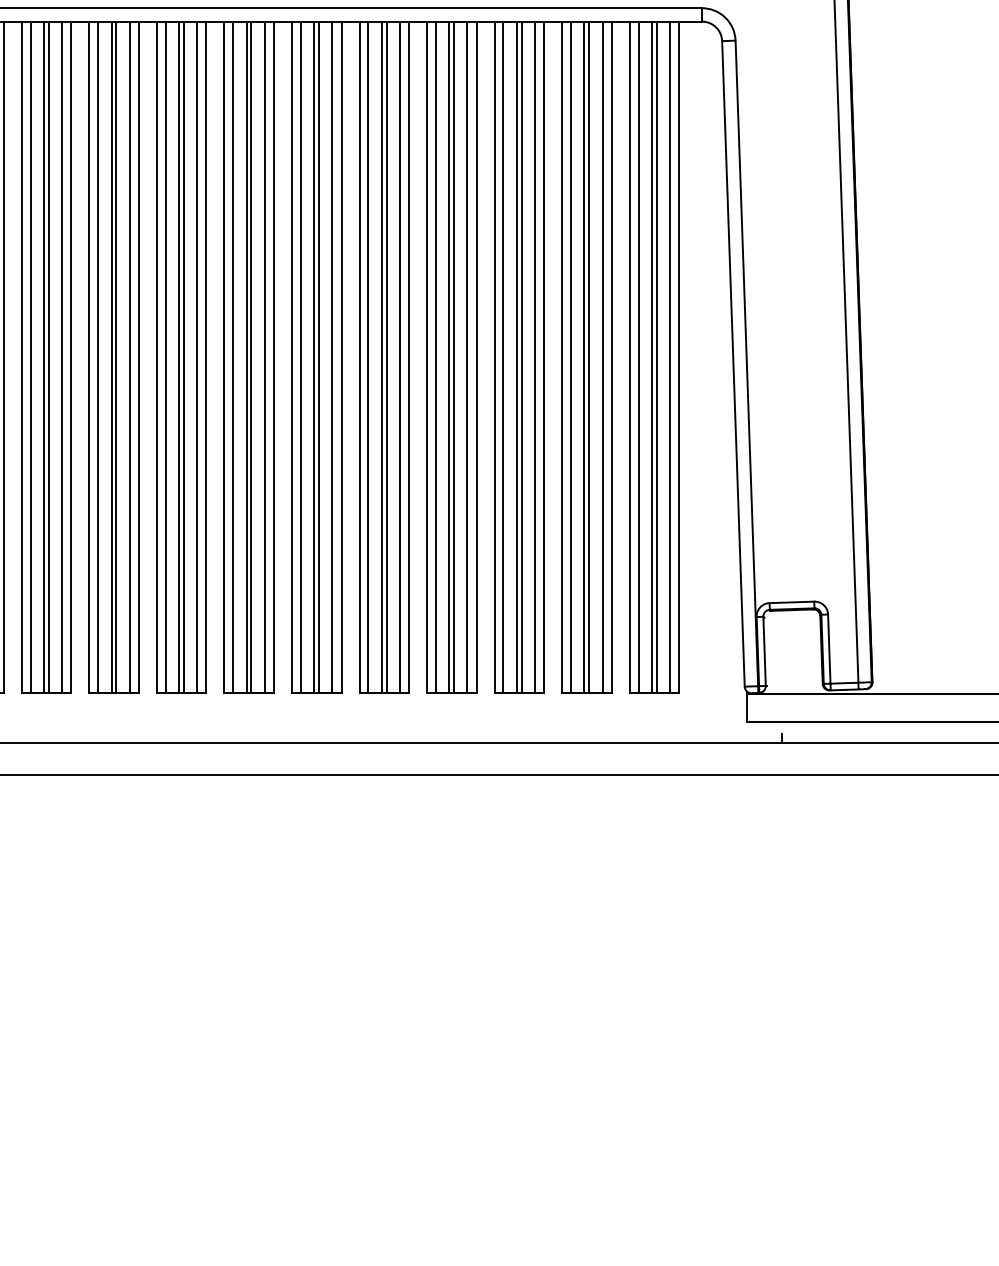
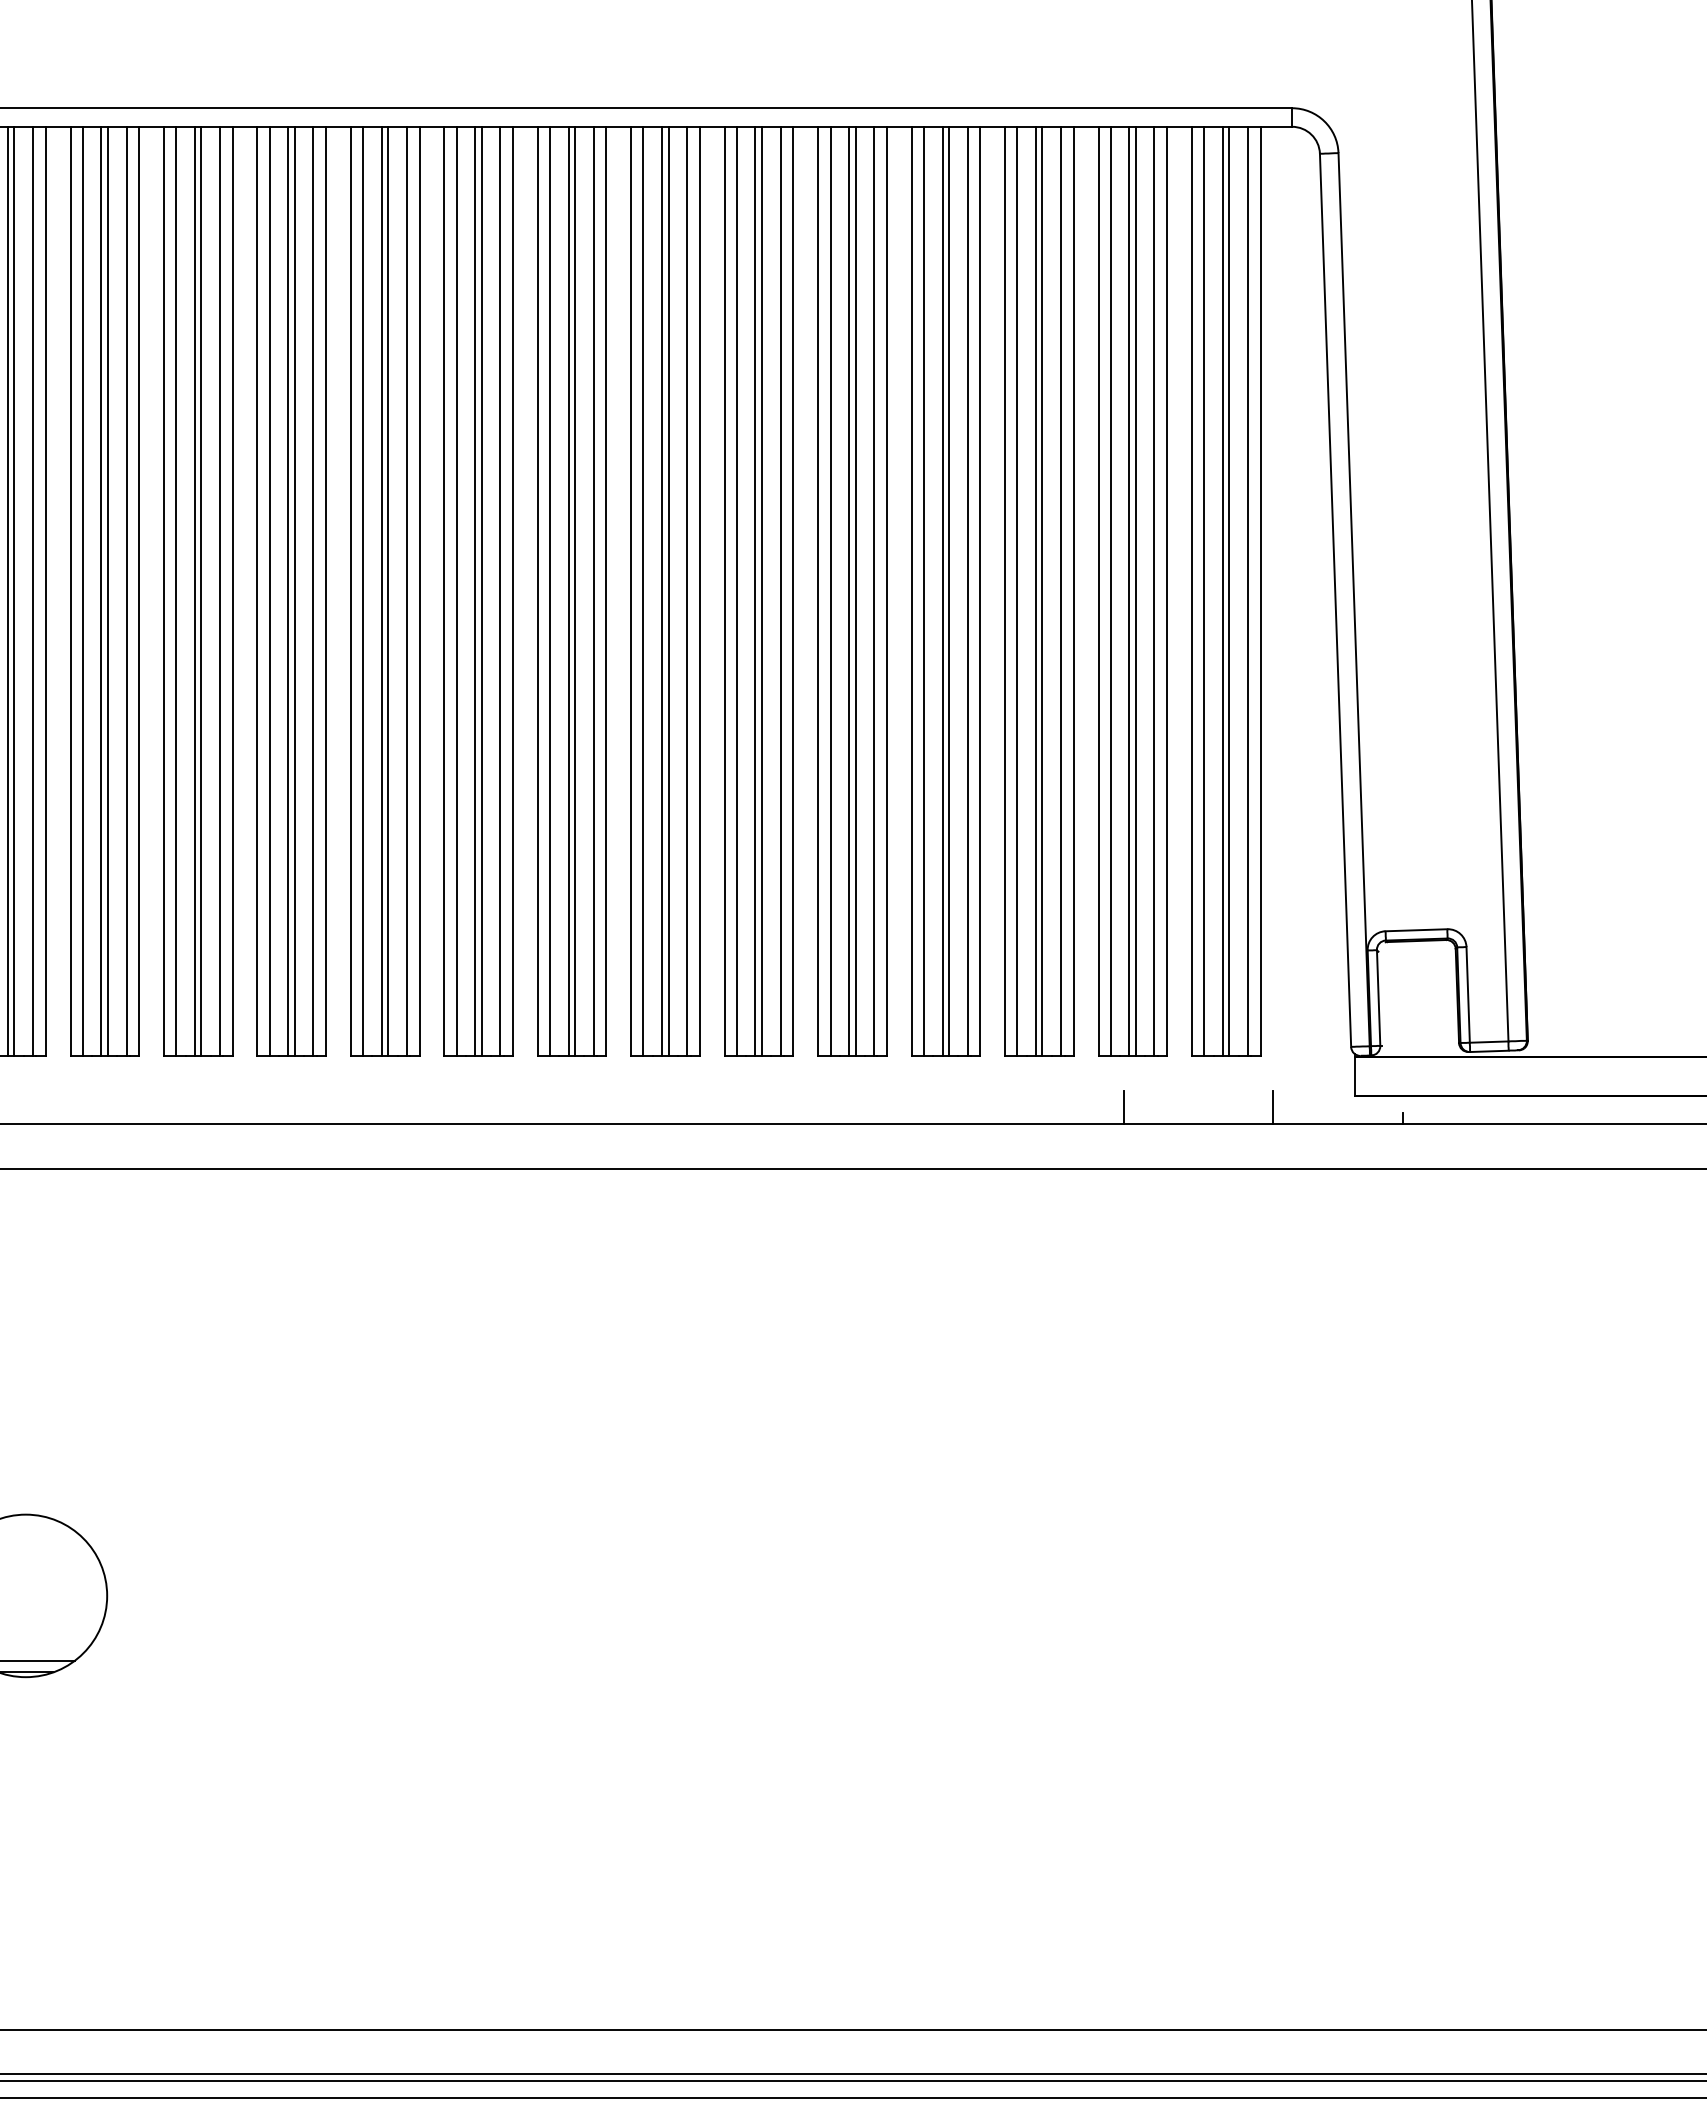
line: (580, 730) -> (1124, 1107), added
line: (687, 730) -> (1272, 1107), added

